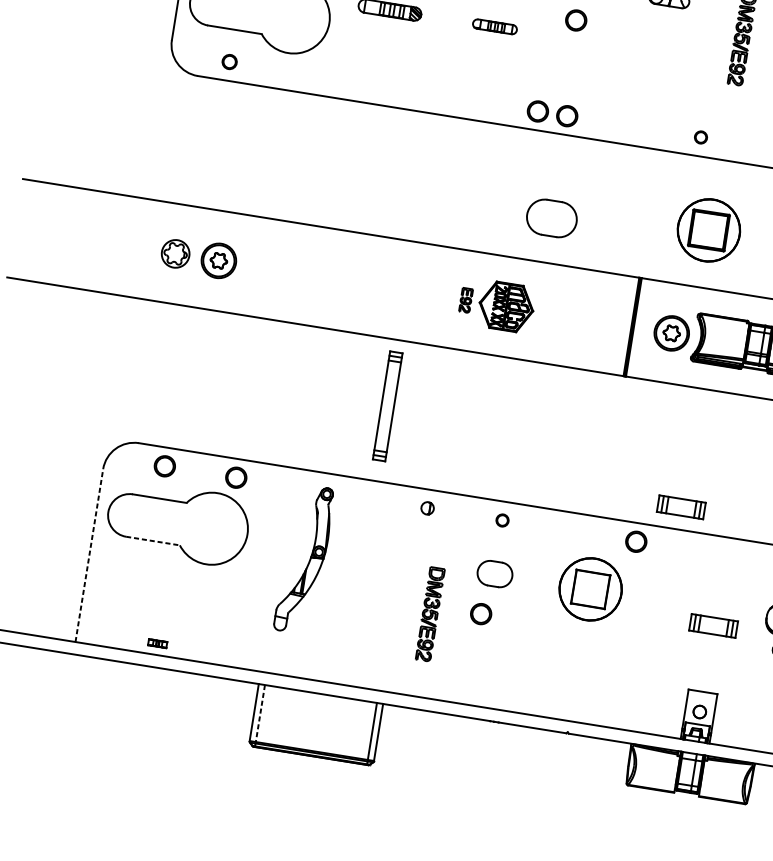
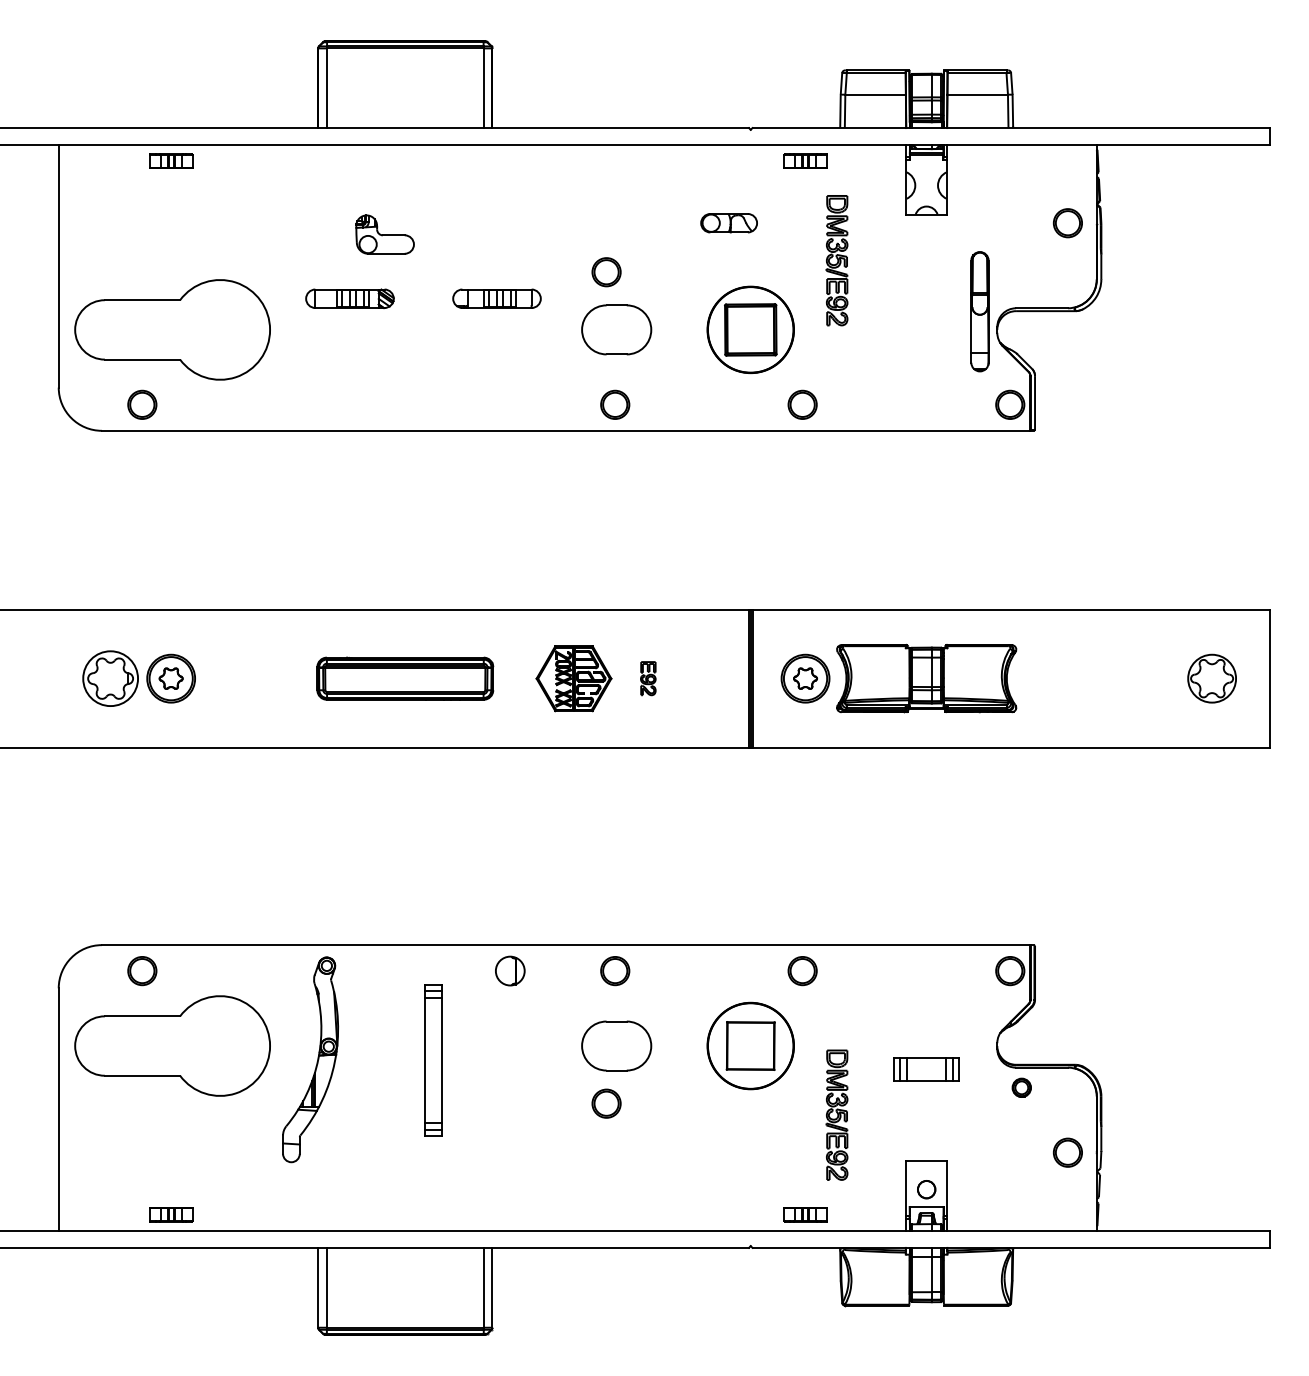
part: (494, 26) -> (496, 298), size x1.43
part: (229, 61) -> (142, 404), size x1.43
part: (538, 111) -> (574, 404), removed
part: (700, 137) -> (802, 404), size x1.67
part: (551, 218) -> (616, 329), moved
part: (708, 230) -> (750, 329), moved
part: (175, 253) -> (110, 678), size x1.43
part: (386, 287) -> (405, 678), added
part: (466, 300) -> (648, 678), moved
part: (387, 406) -> (433, 1060), moved
part: (236, 478) -> (242, 971), removed
part: (681, 507) -> (856, 914), removed
part: (427, 508) -> (510, 970), size x1.67
part: (502, 520) -> (615, 971), size x1.67
line: (153, 540) -> (142, 1075), dashed -> solid
line: (89, 554) -> (58, 1108), dashed -> solid
part: (308, 562) -> (316, 1062), moved
part: (494, 573) -> (616, 1045), size x1.43
part: (429, 613) -> (836, 1114), moved
part: (157, 643) -> (171, 1214), size x1.67
line: (260, 713) -> (326, 1287), dashed -> solid
part: (610, 715) -> (805, 1214), added

